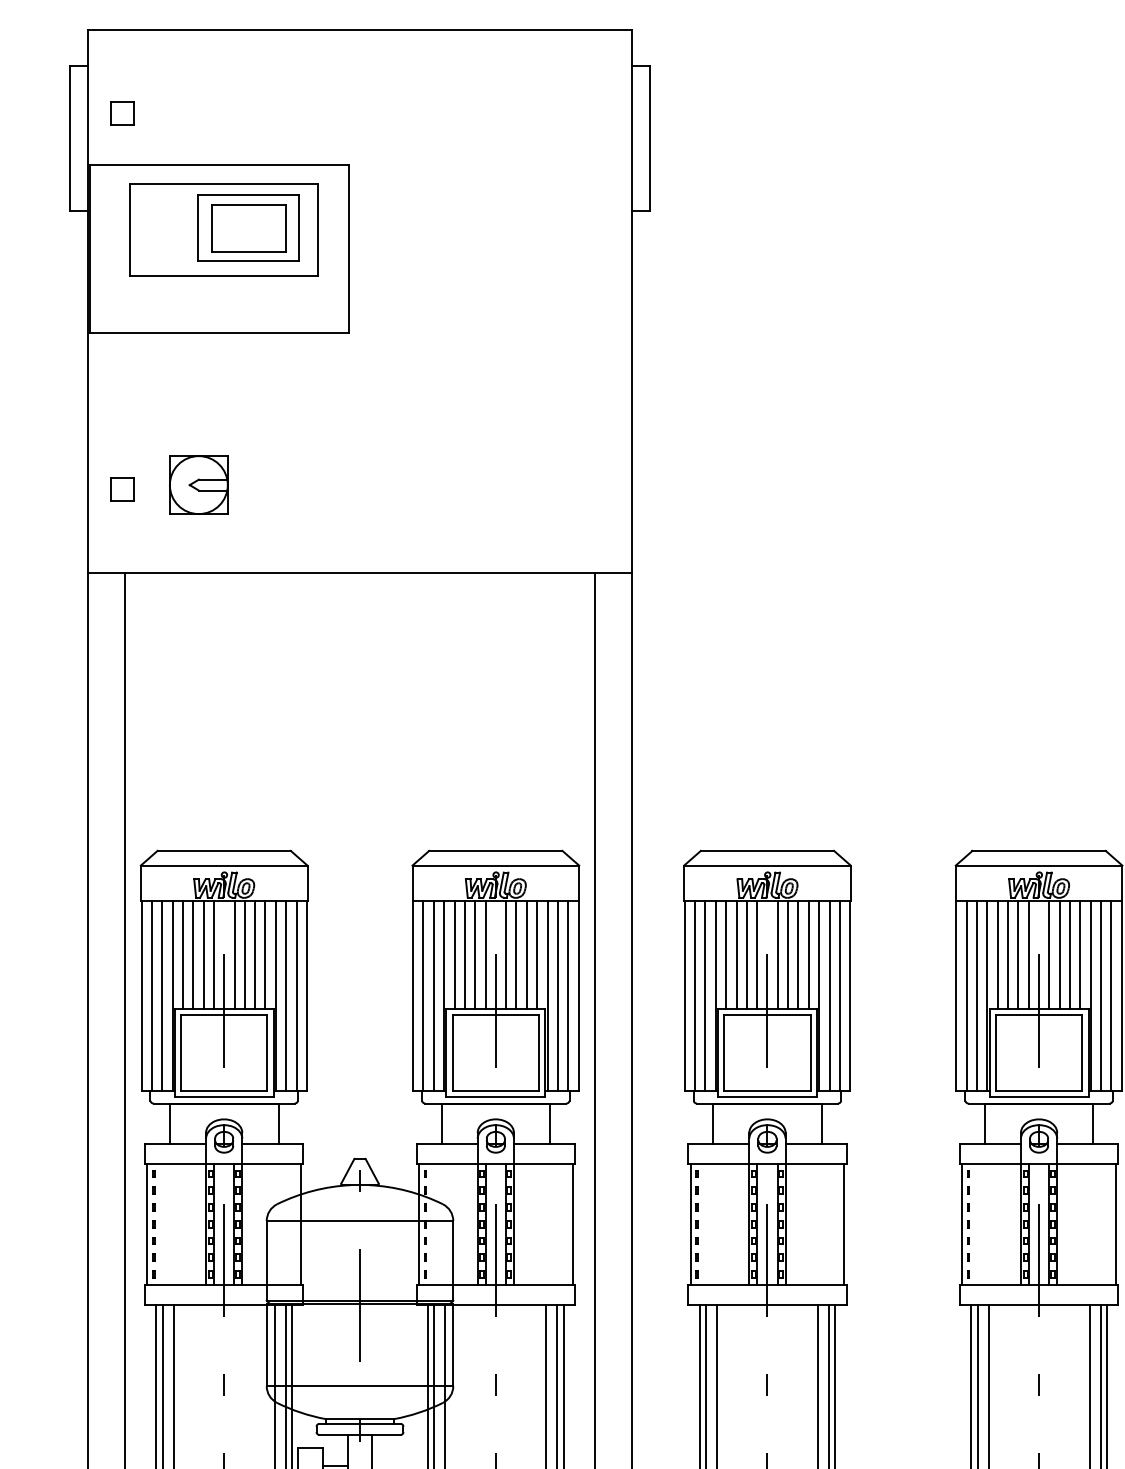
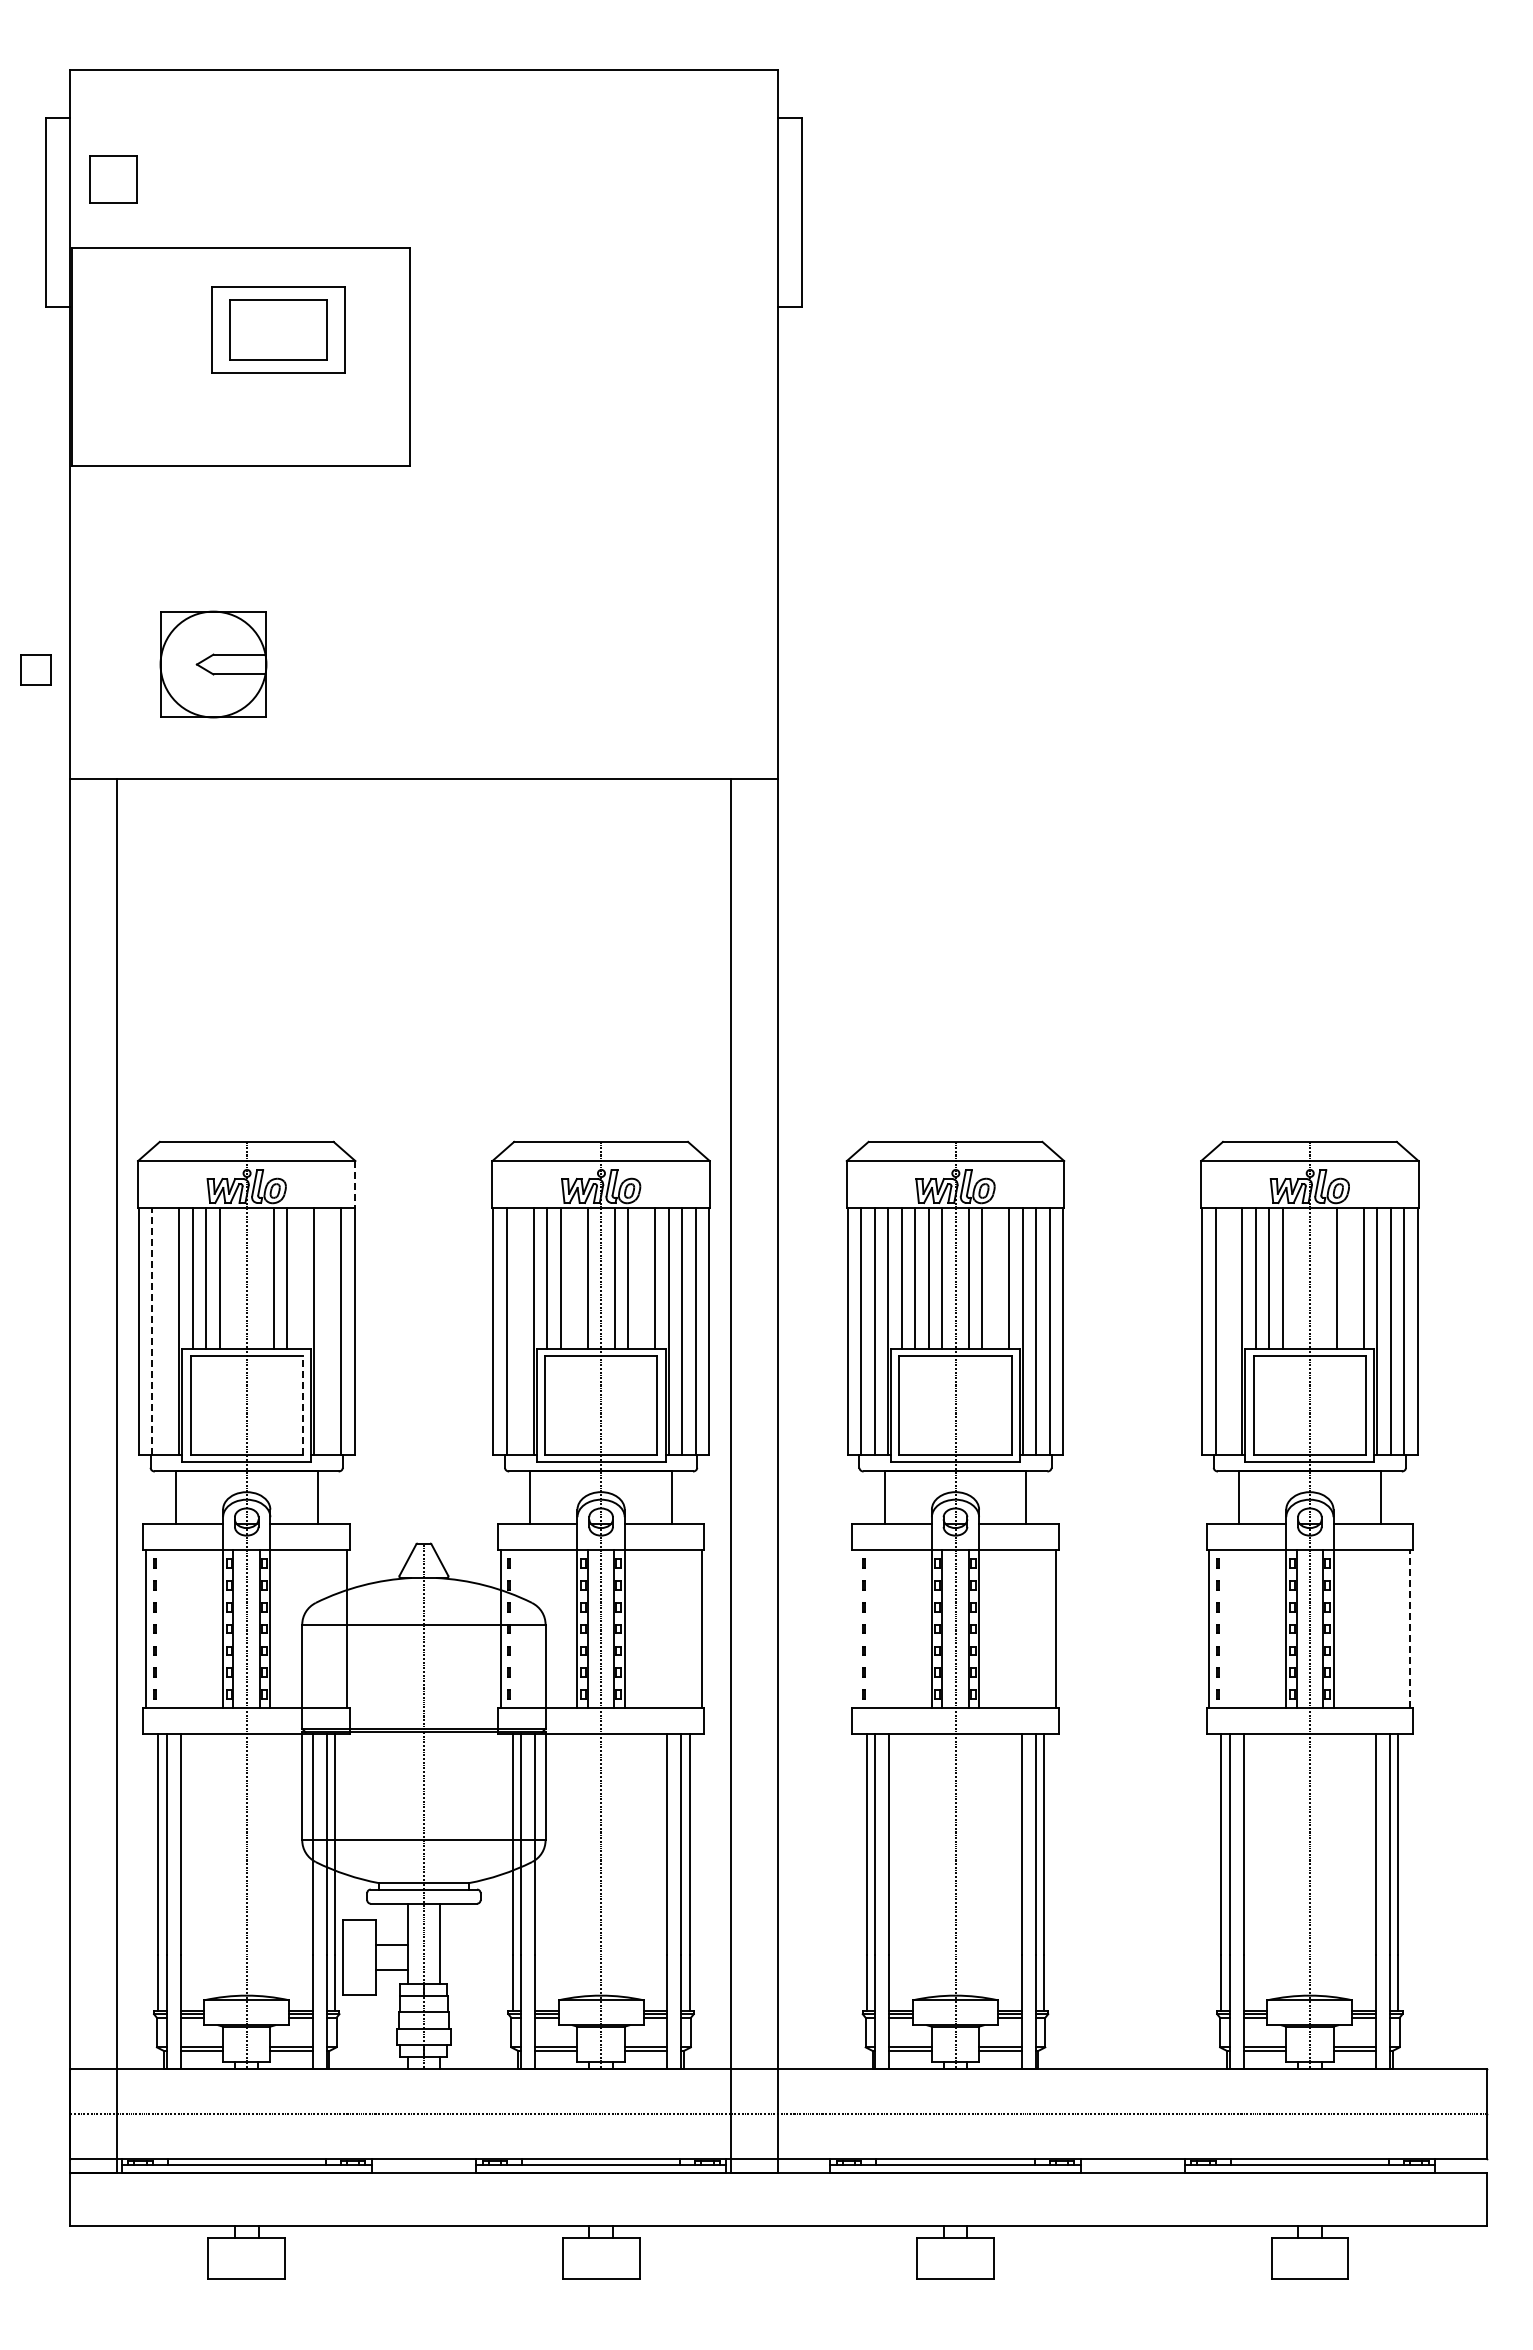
part: (122, 113) -> (113, 179), size x1.6
part: (224, 229) -> (246, 331), removed
part: (198, 484) -> (213, 664), size x1.4
part: (122, 488) -> (35, 669), moved
line: (307, 883) -> (355, 1184), solid -> dashed
line: (214, 954) -> (233, 1277), removed
line: (234, 954) -> (260, 1277), removed
line: (265, 954) -> (300, 1277), removed
line: (475, 954) -> (574, 1277), removed
line: (526, 954) -> (641, 1277), removed
line: (798, 954) -> (995, 1277), removed
line: (1028, 954) -> (1296, 1277), removed
line: (1049, 954) -> (1323, 1277), removed
line: (1070, 954) -> (1350, 1277), removed
line: (151, 996) -> (152, 1331), solid -> dashed
line: (161, 996) -> (165, 1331), removed
line: (286, 996) -> (327, 1331), removed
line: (434, 996) -> (520, 1331), removed
line: (976, 996) -> (1228, 1331), removed
line: (266, 1052) -> (302, 1405), solid -> dashed
line: (690, 1223) -> (855, 1628), removed
line: (1116, 1224) -> (1410, 1629), solid -> dashed

